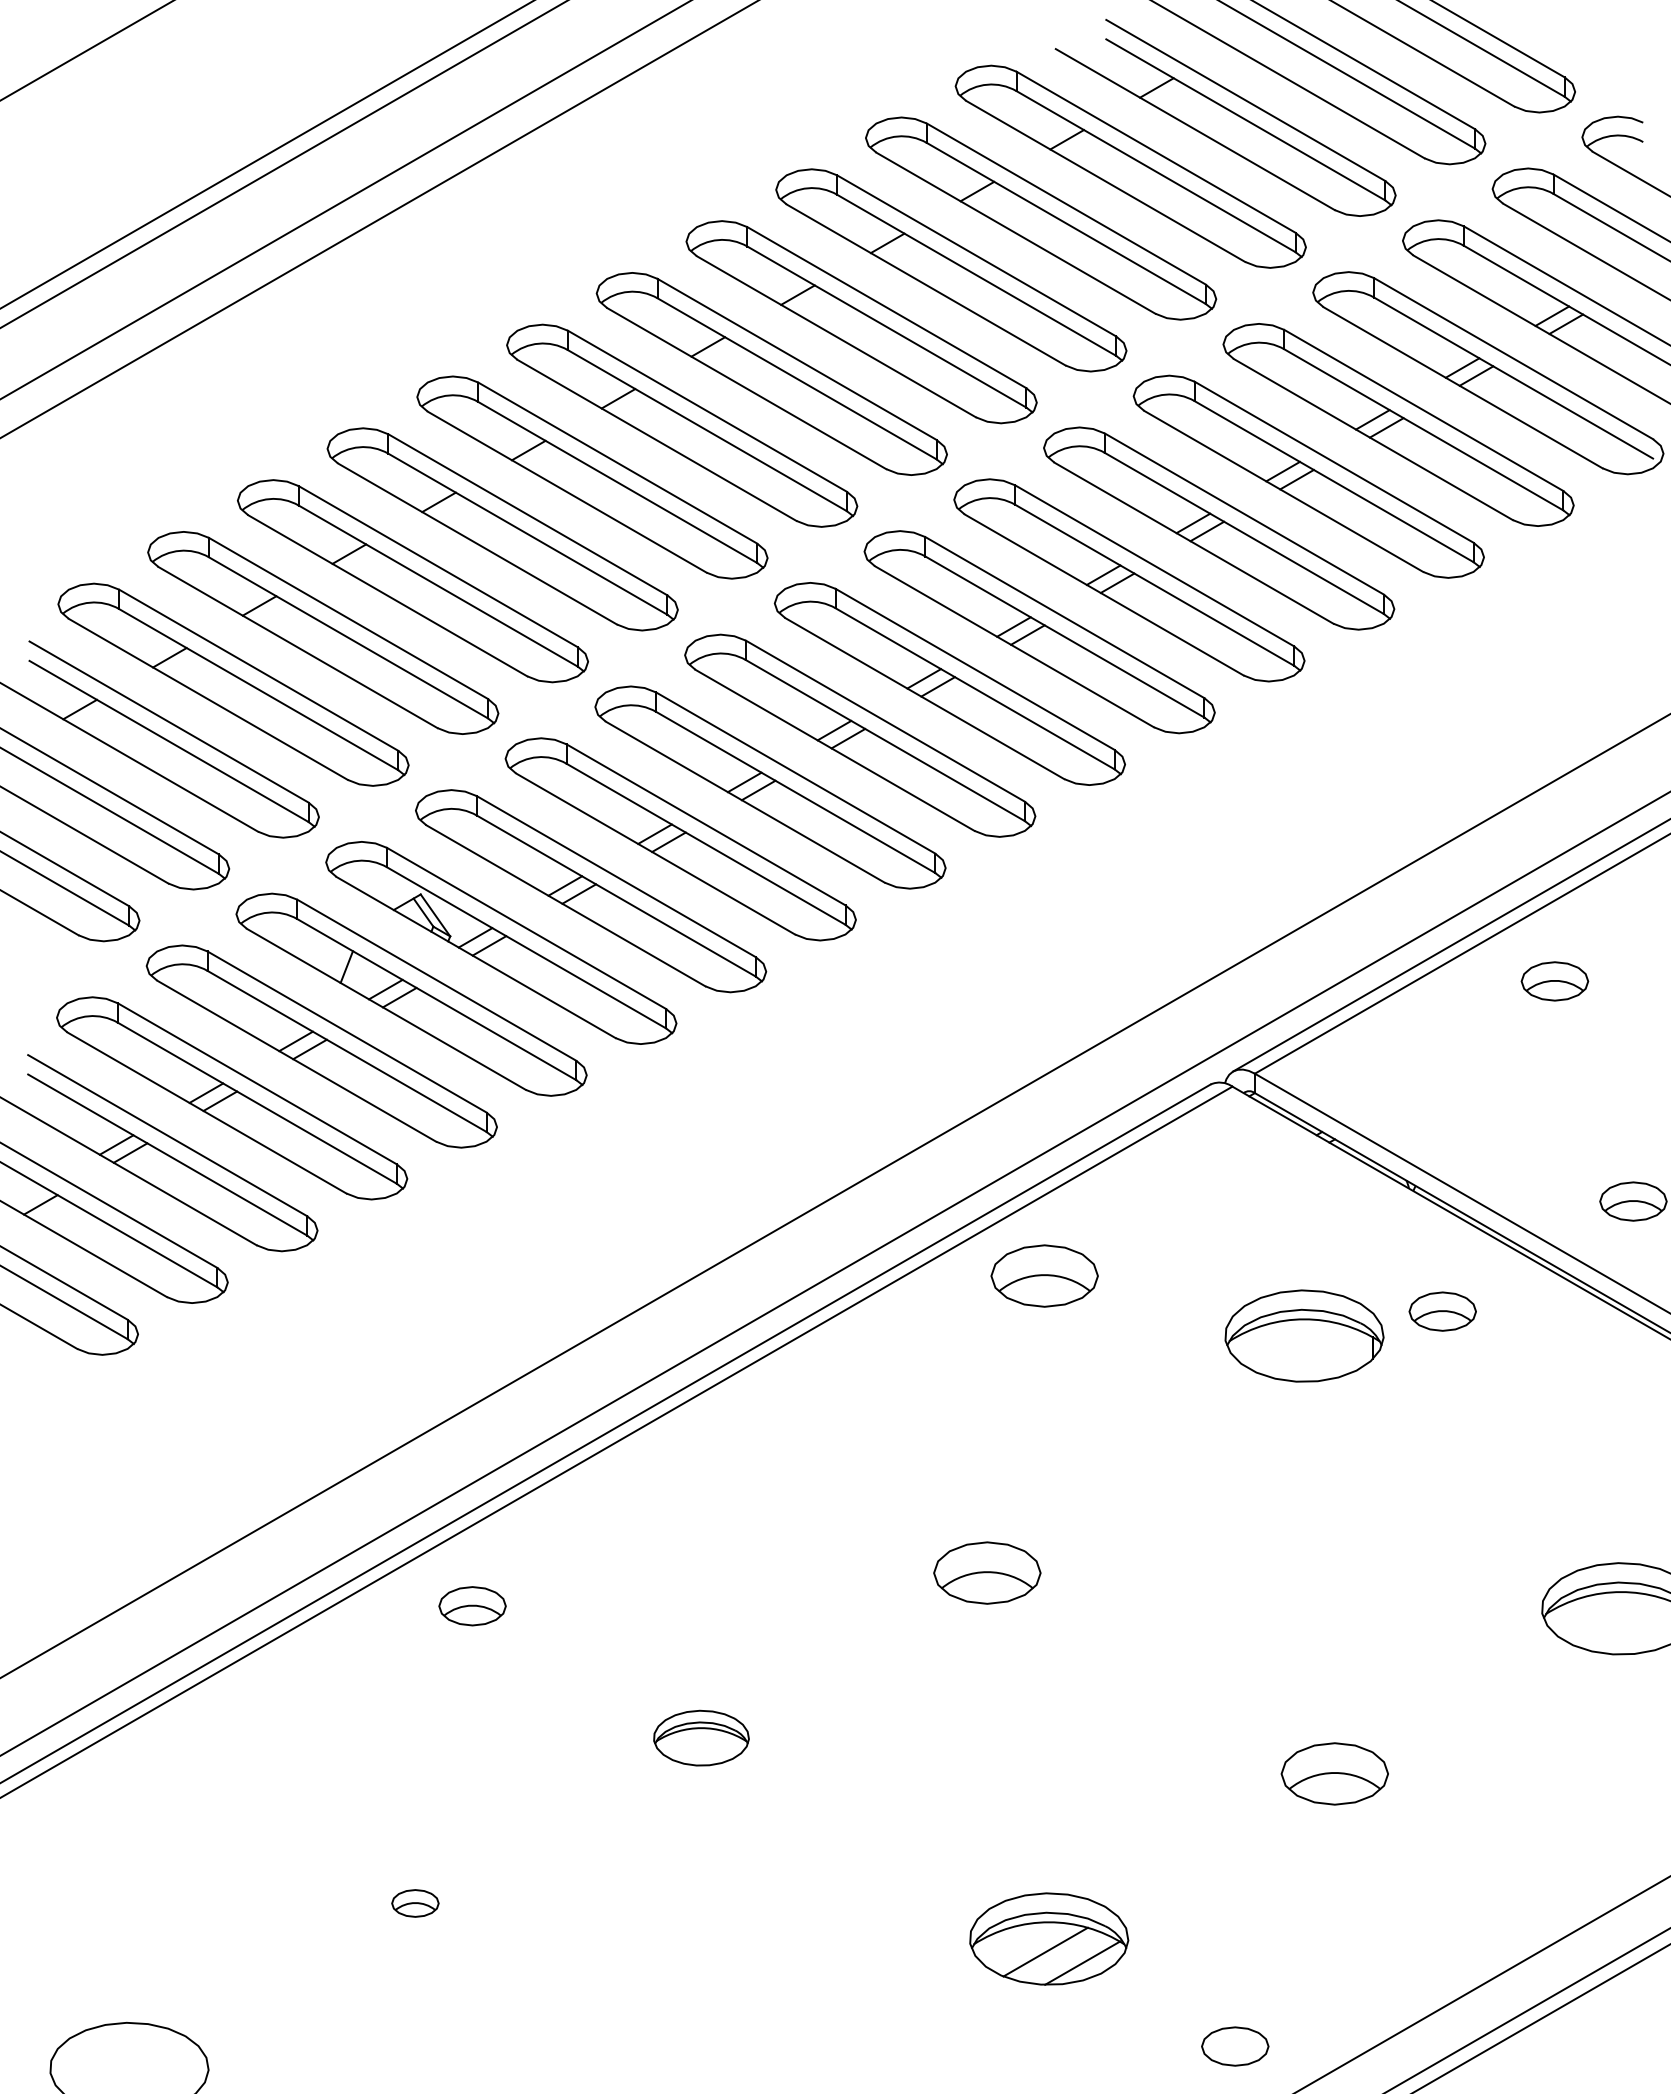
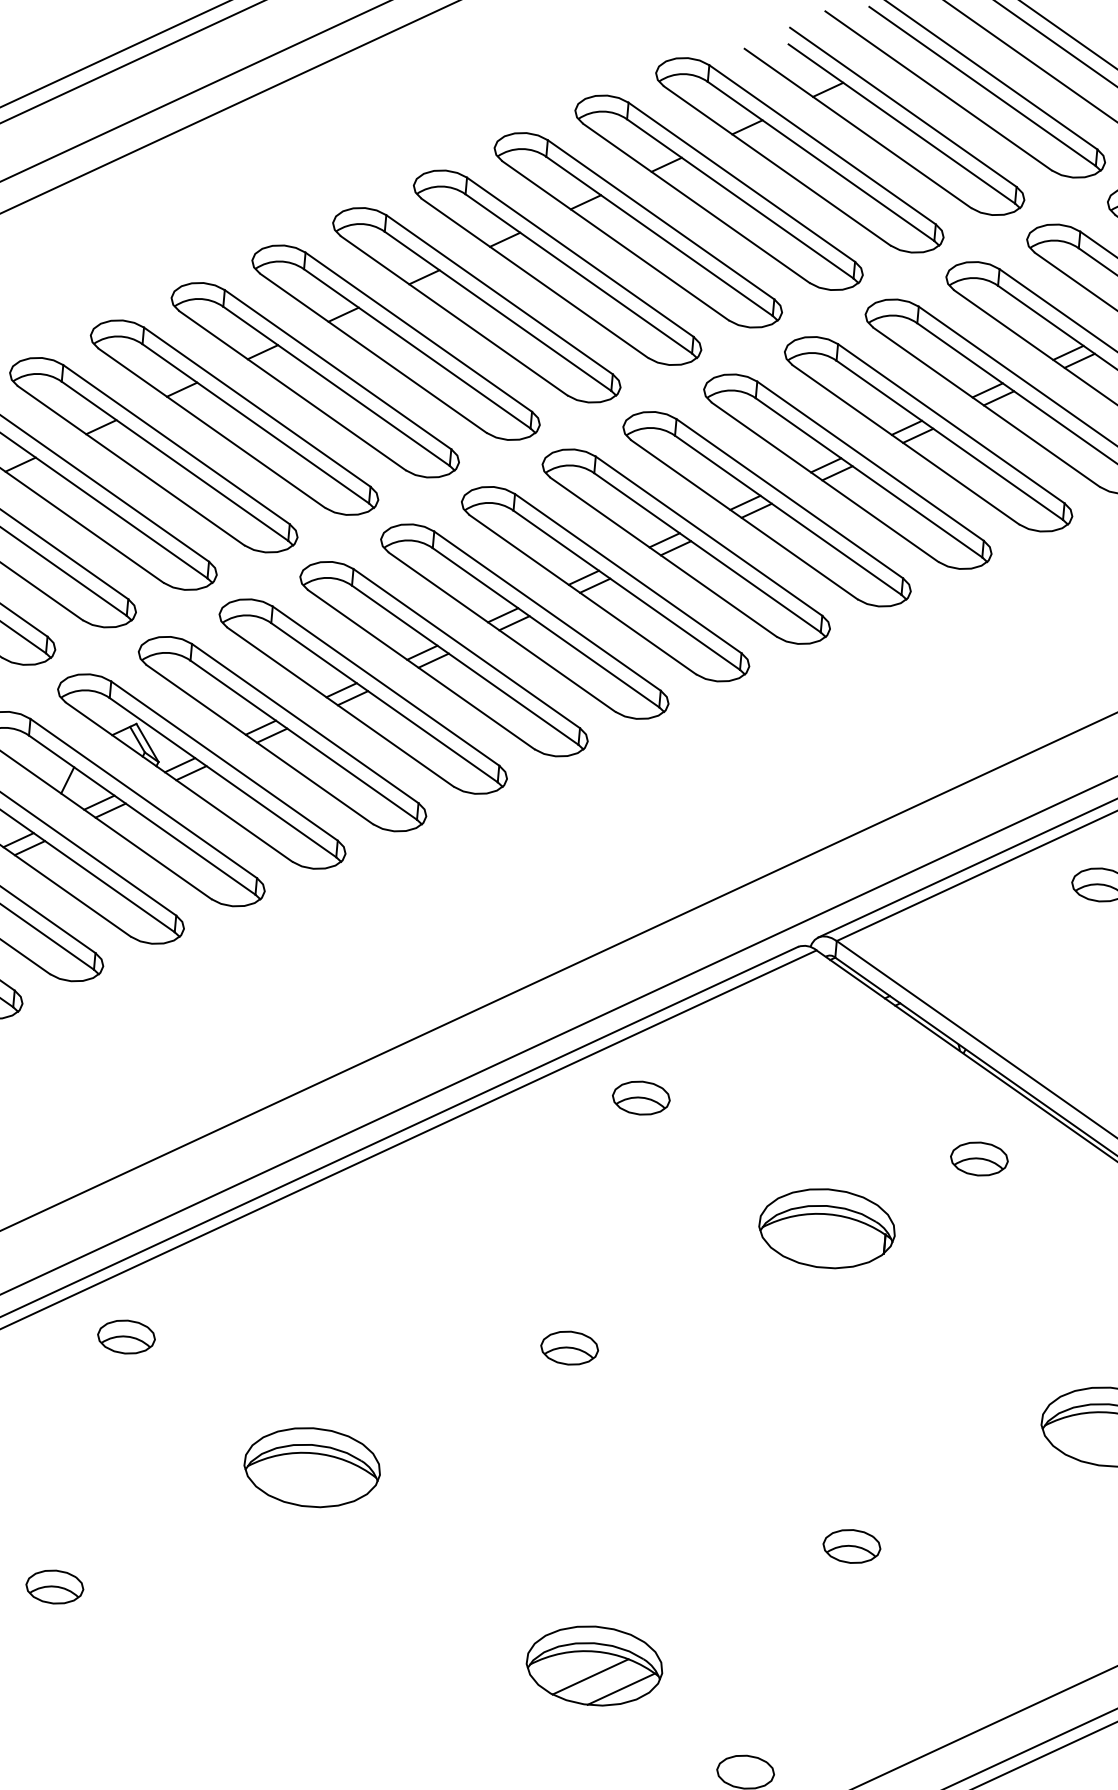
part: (1044, 1275) -> (641, 1097), size x0.62
part: (1304, 1335) -> (827, 1228), moved
part: (987, 1573) -> (569, 1348), size x0.62
part: (701, 1737) -> (312, 1466), size x1.67
part: (1335, 1773) -> (852, 1546), size x0.62
part: (415, 1903) -> (54, 1587), size x1.43

